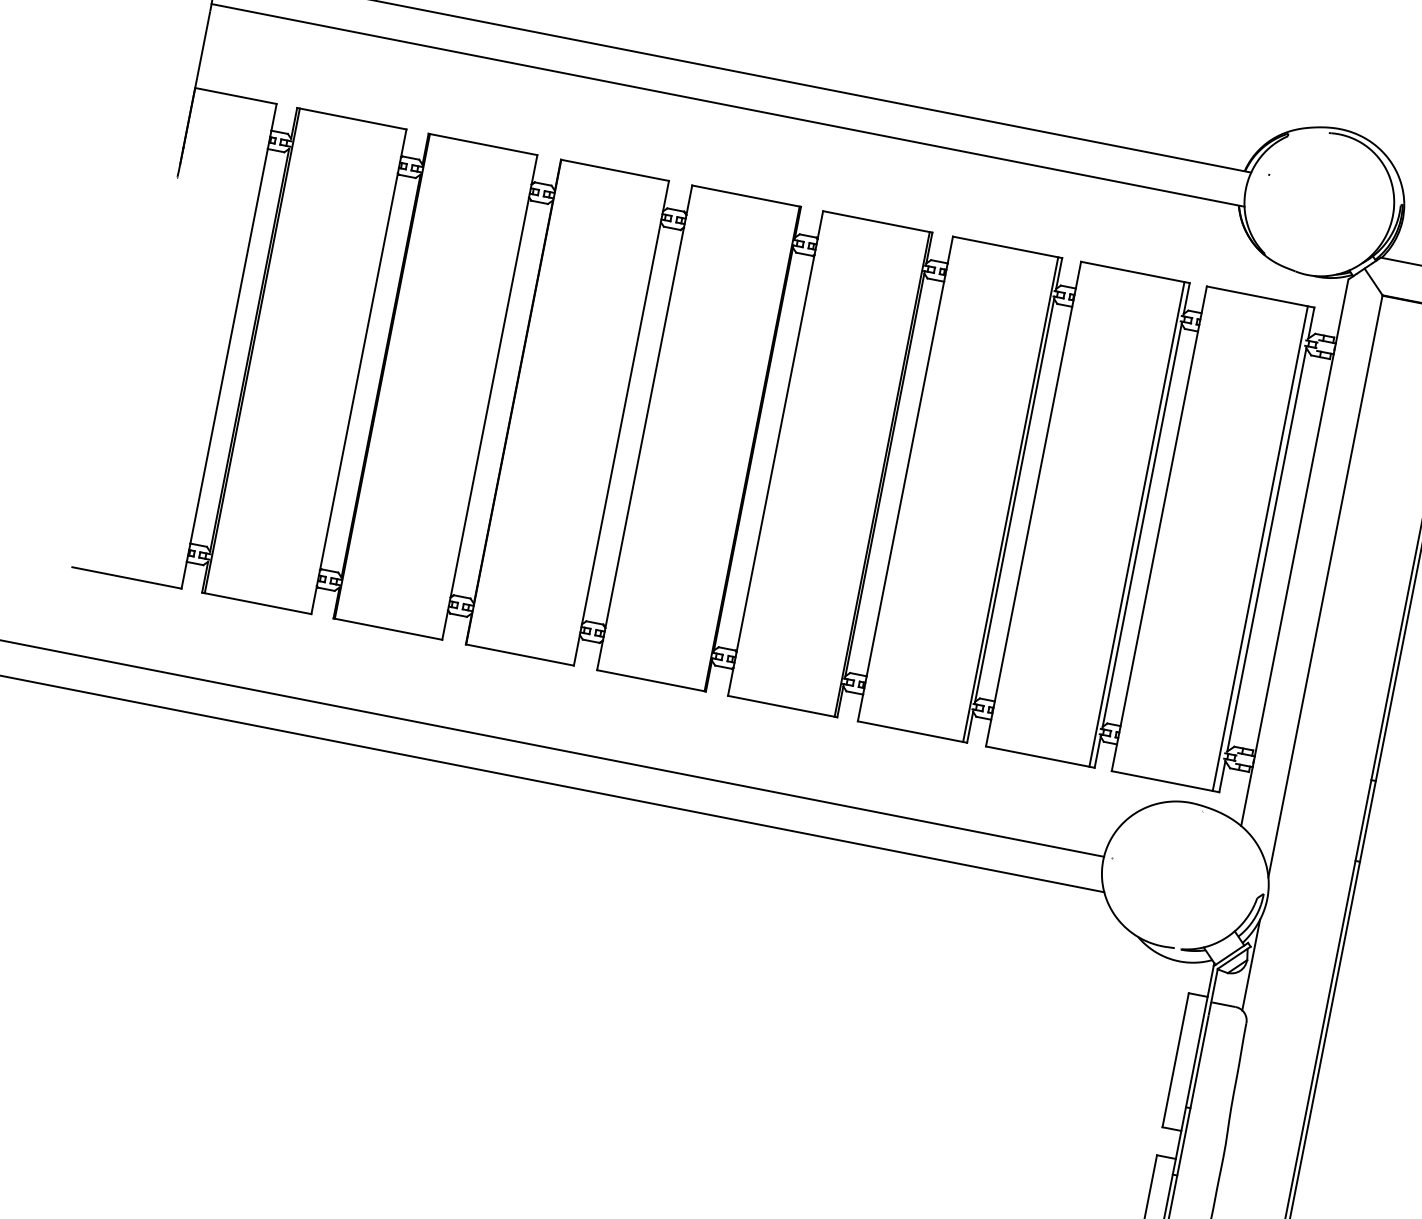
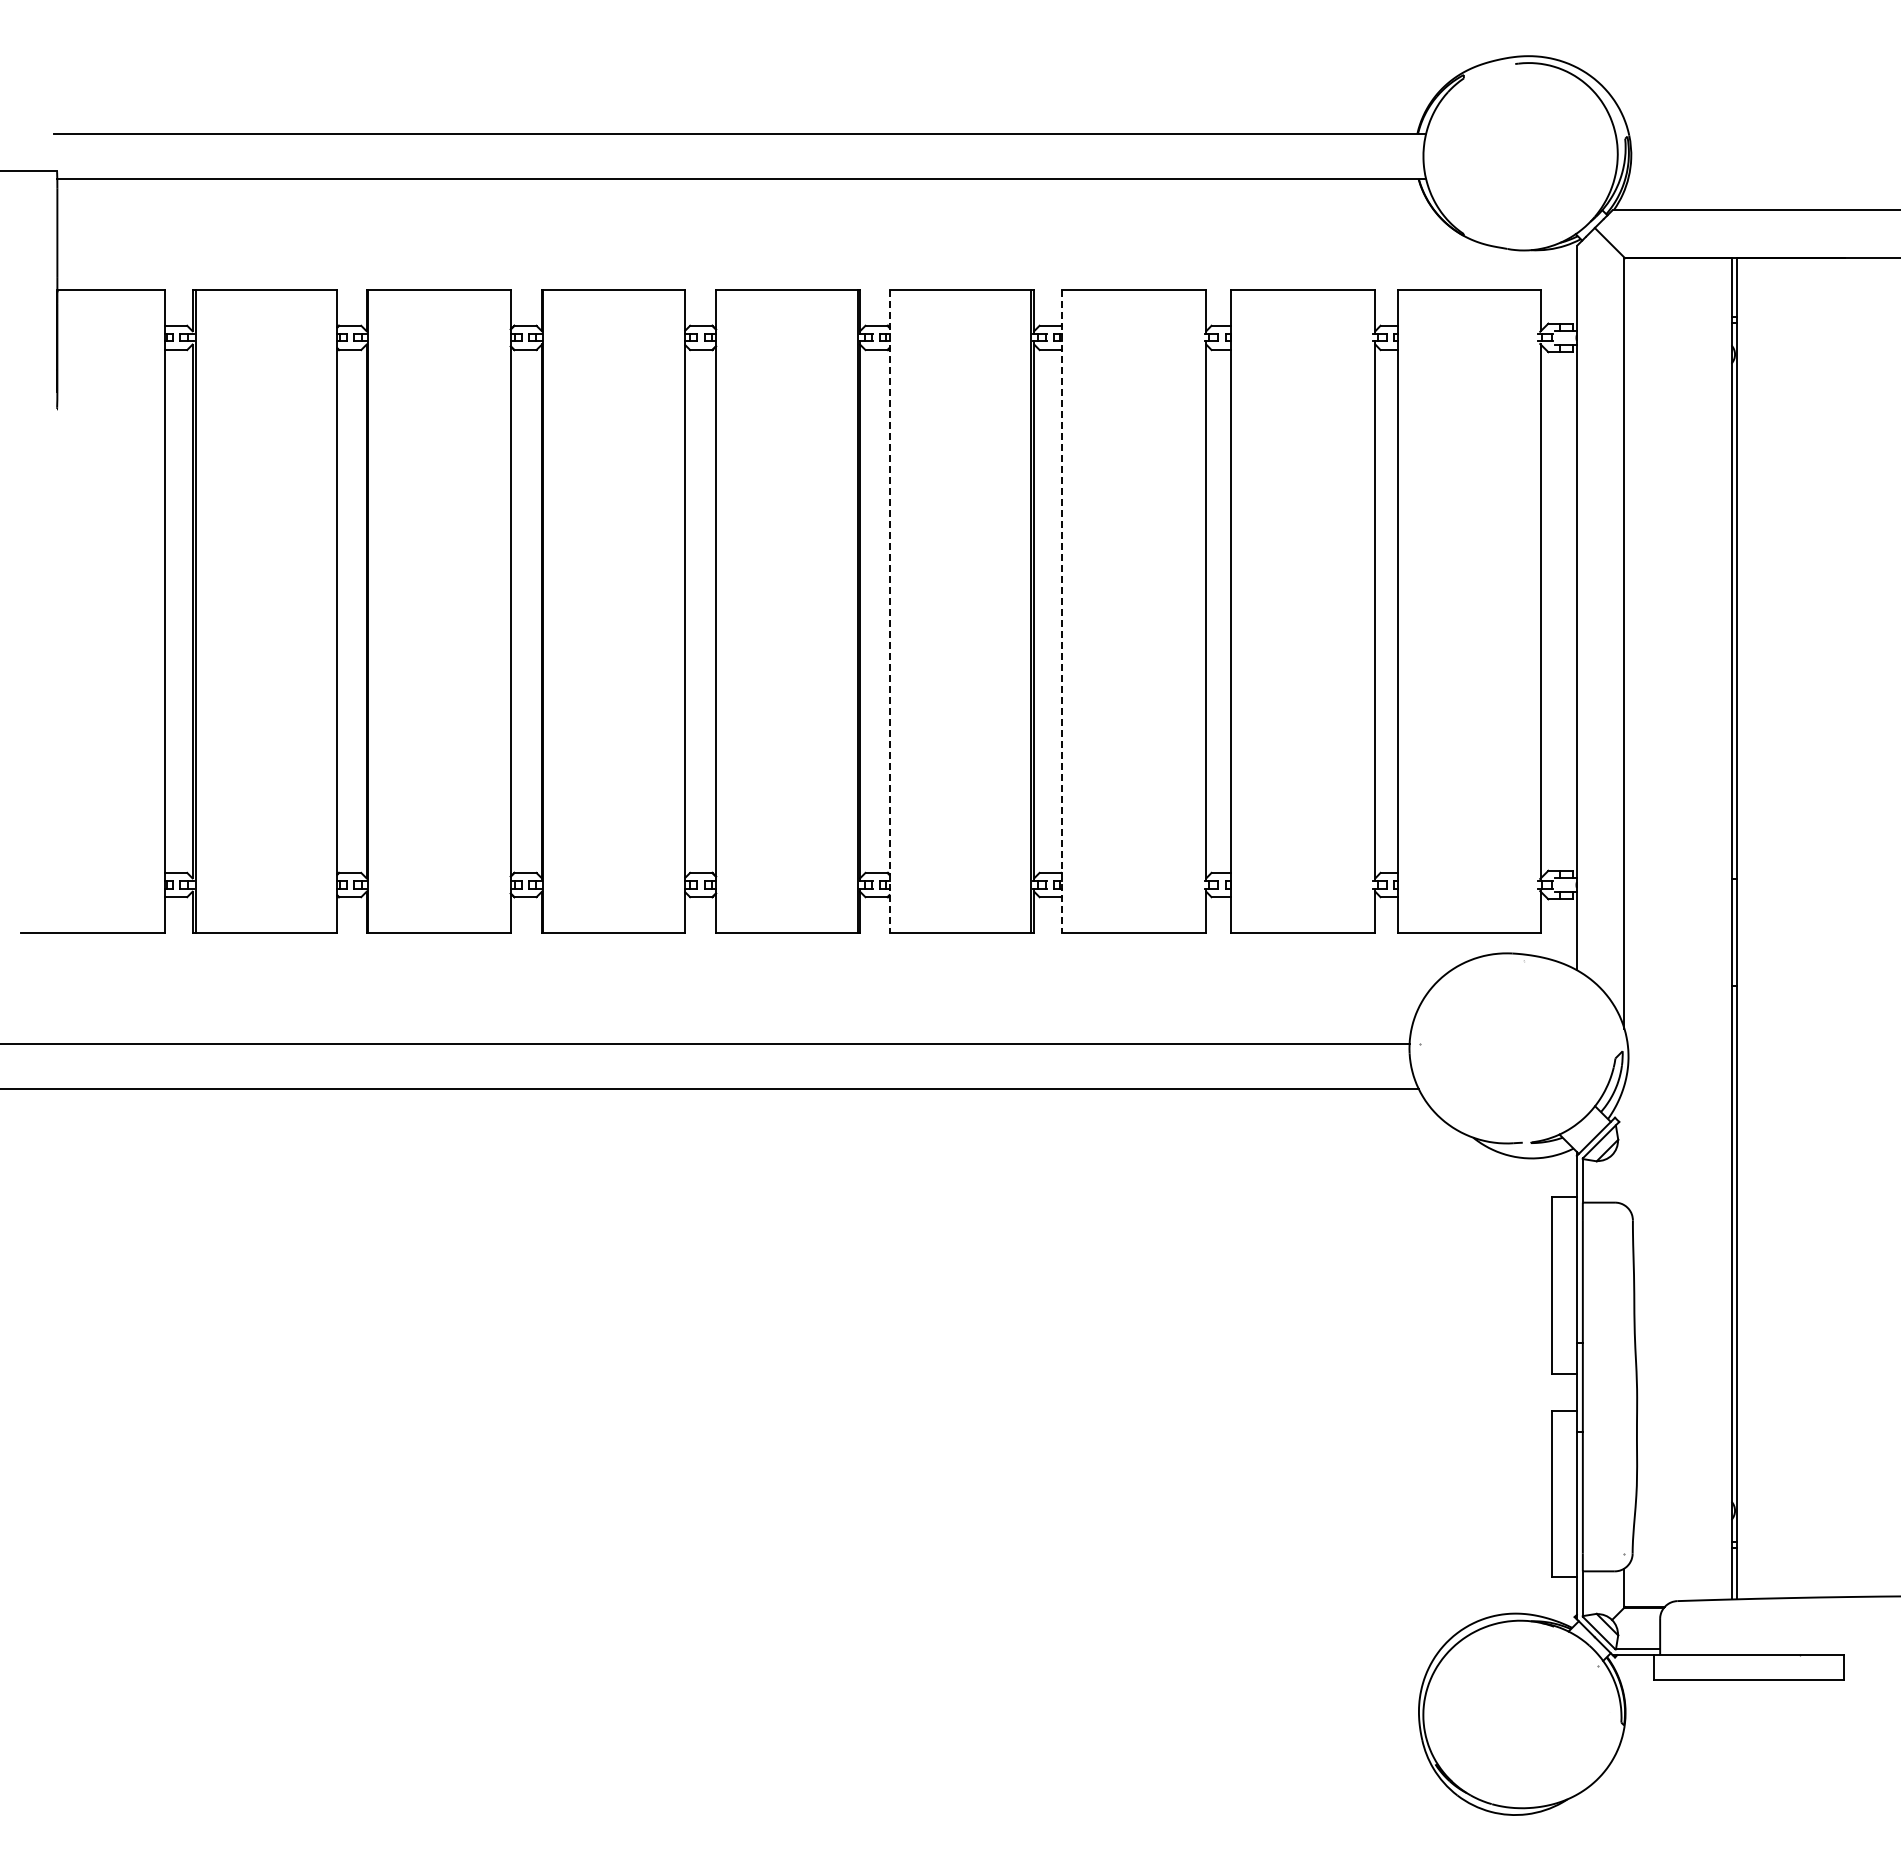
line: (775, 453) -> (889, 611), solid -> dashed
line: (905, 479) -> (1061, 611), solid -> dashed
line: (1011, 499) -> (1201, 611), removed
line: (1137, 524) -> (1368, 611), removed
line: (1260, 548) -> (1531, 611), removed
line: (1251, 965) -> (1624, 1145), removed

